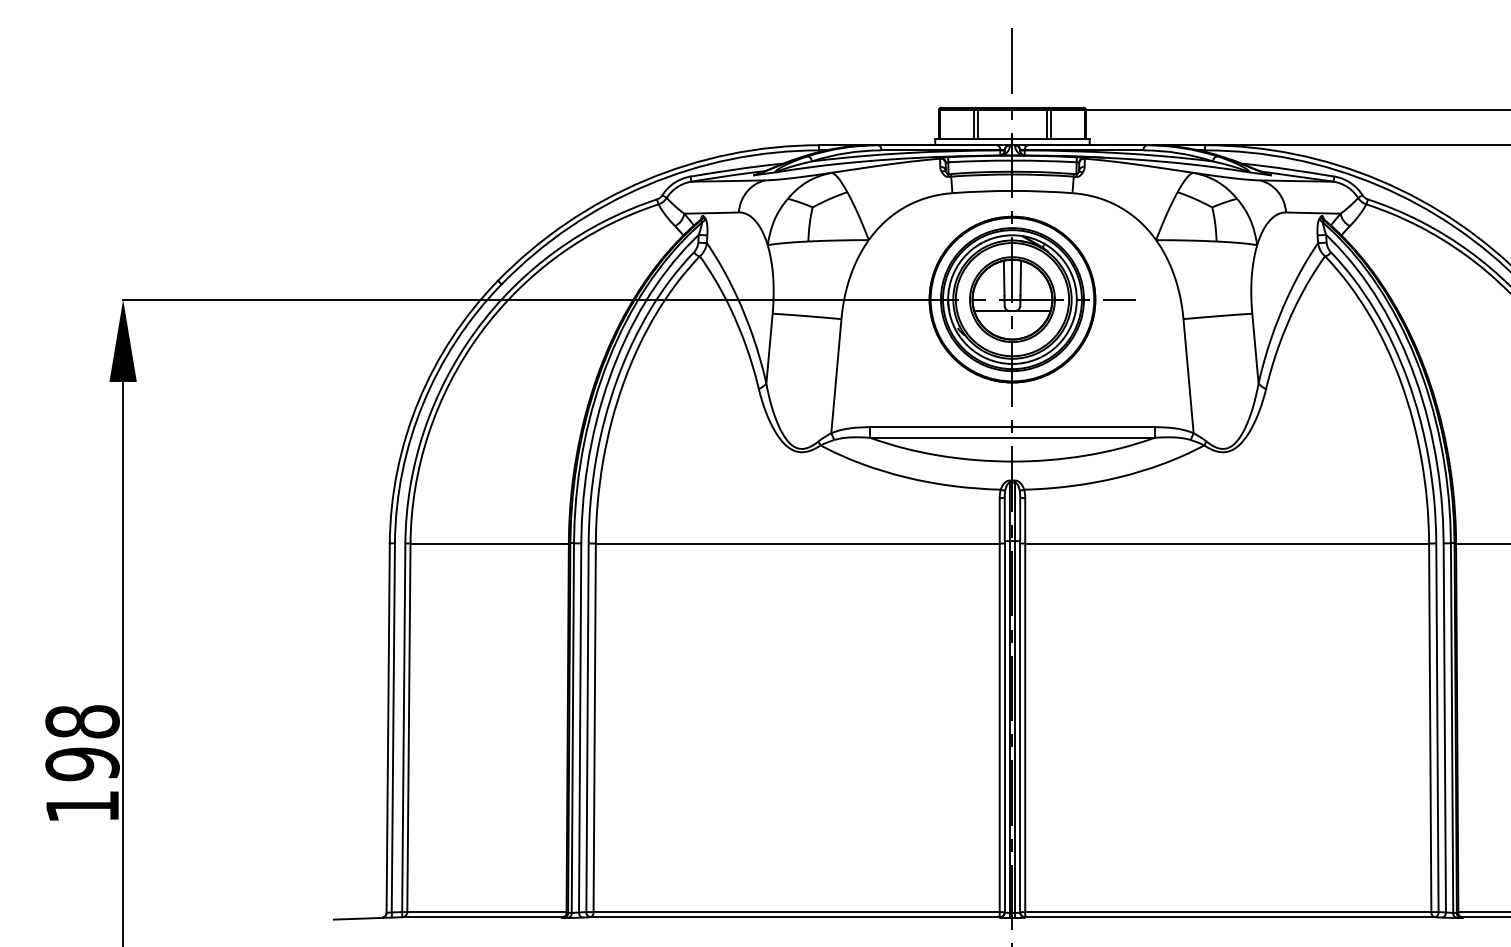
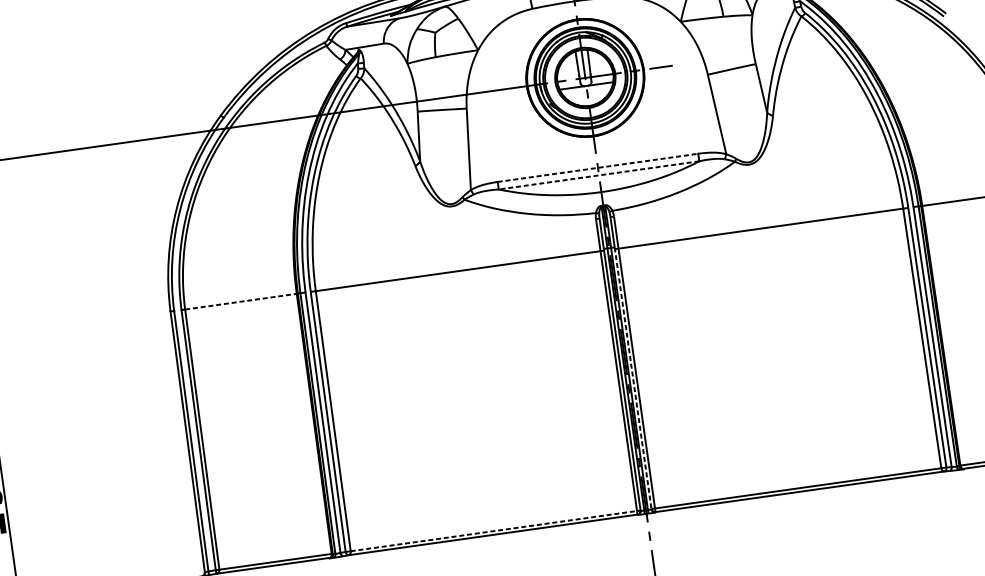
line: (1012, 427) -> (598, 168), solid -> dashed
line: (1011, 437) -> (598, 175), solid -> dashed
line: (490, 543) -> (241, 301), solid -> dashed
line: (1020, 726) -> (633, 378), solid -> dashed
line: (797, 912) -> (494, 531), solid -> dashed

